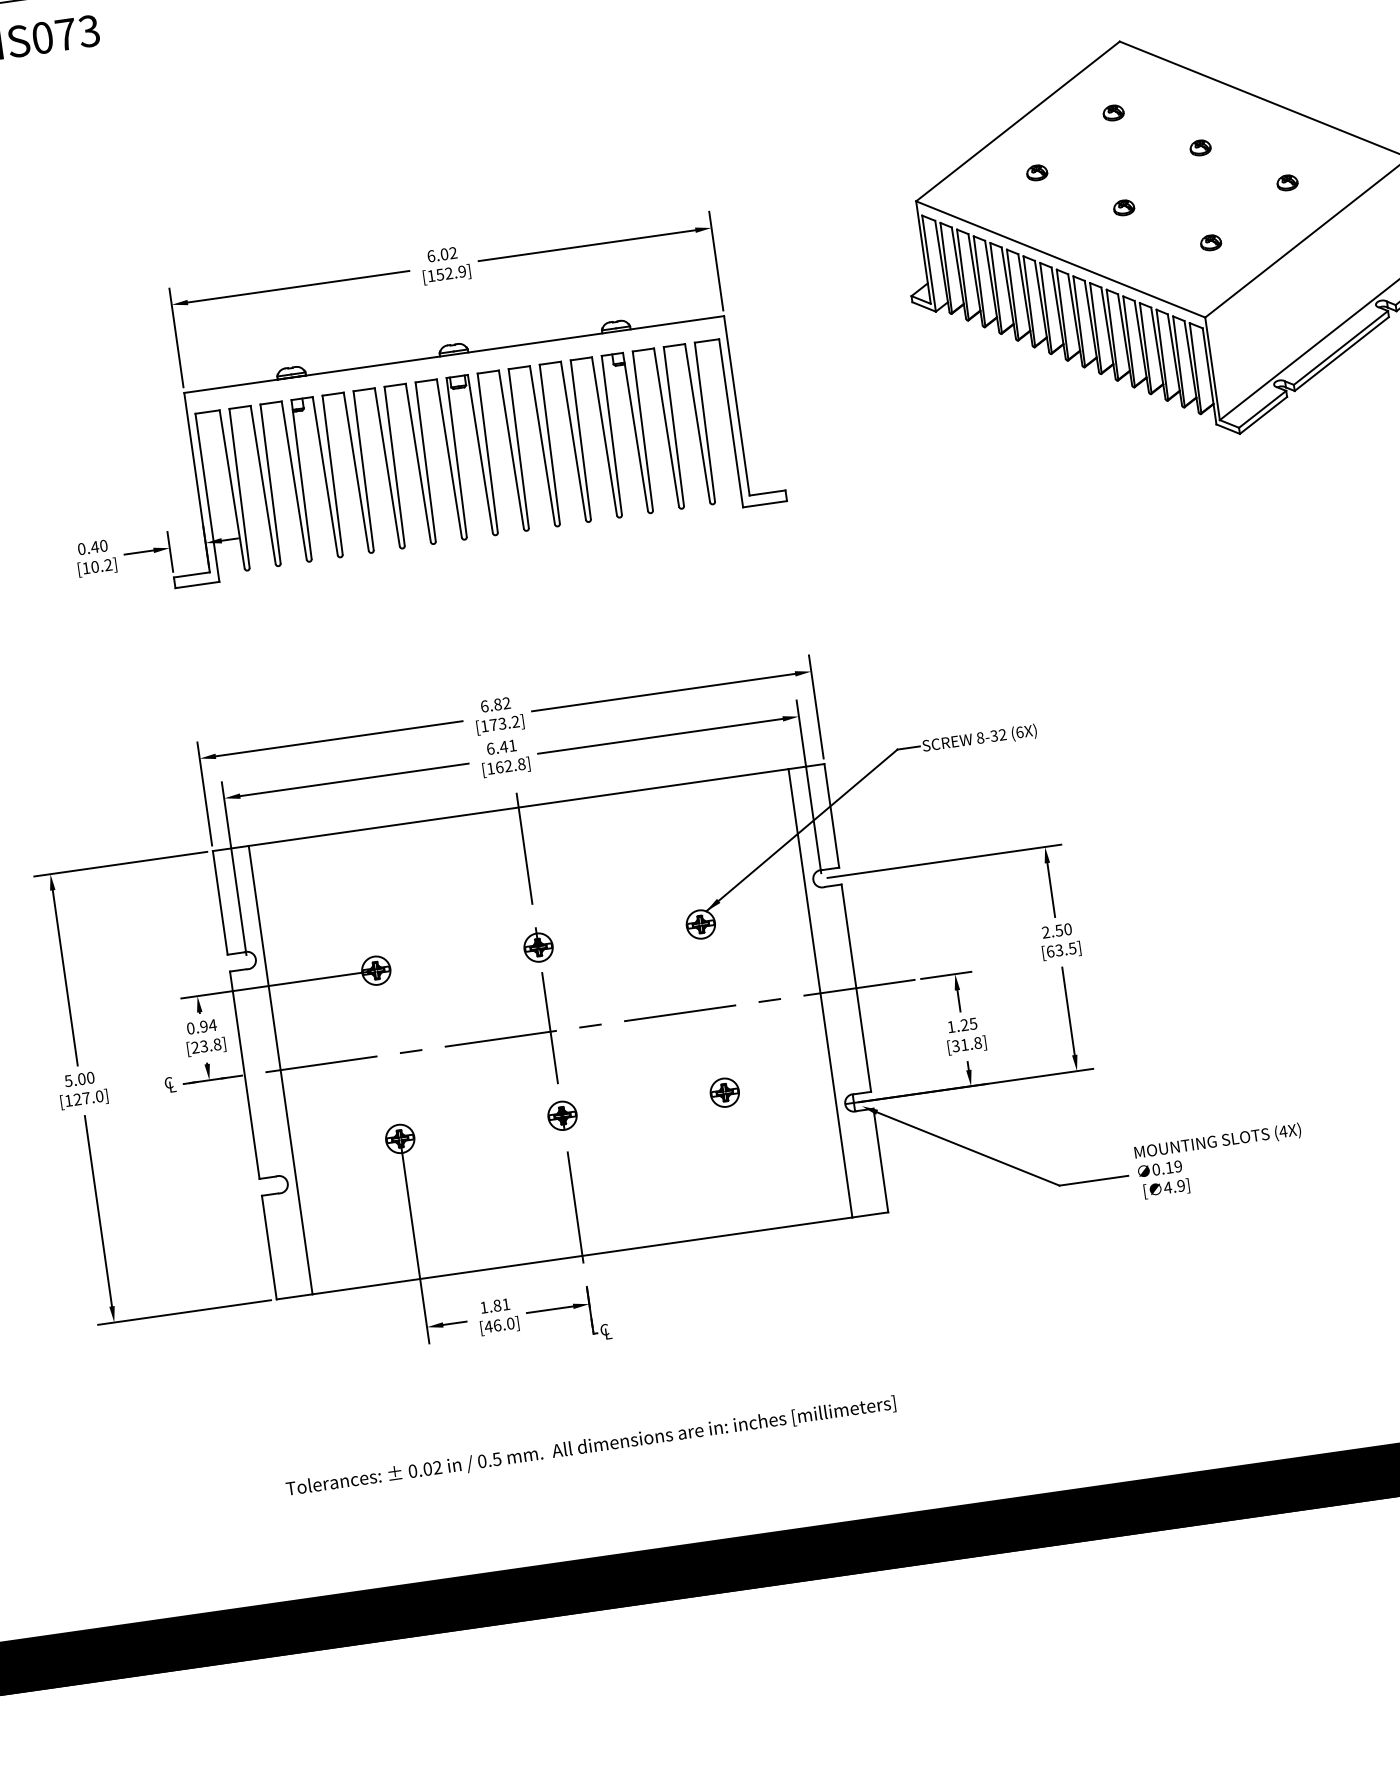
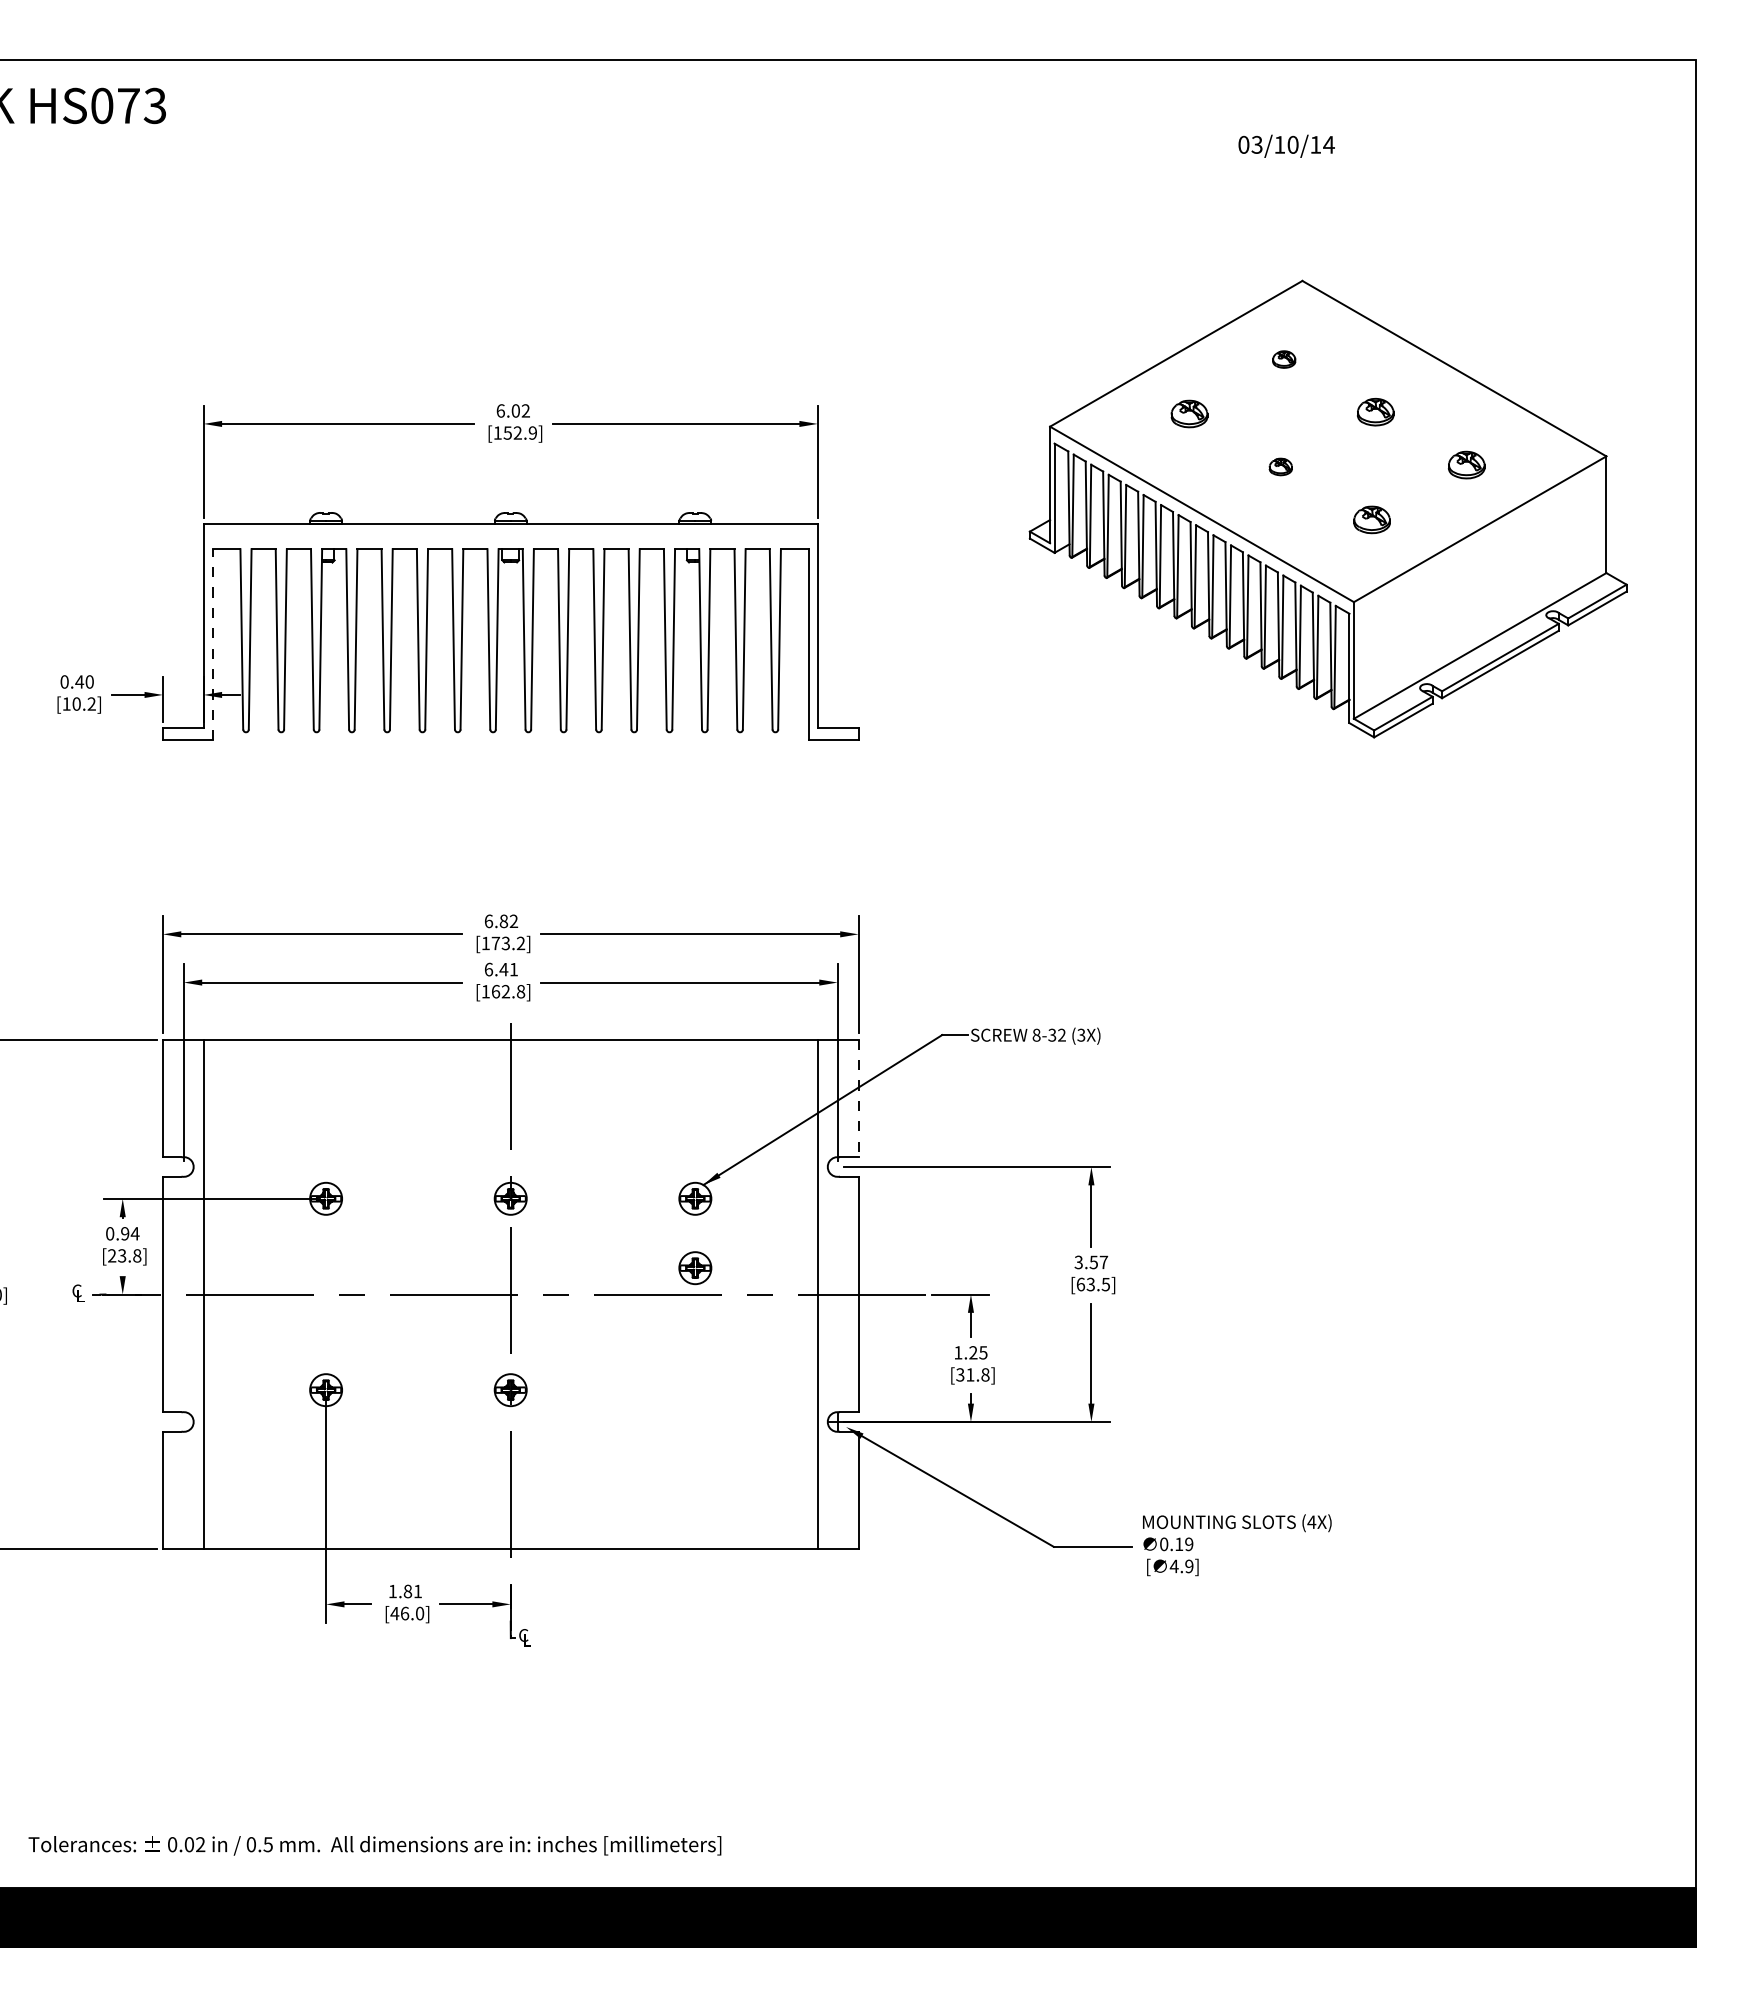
part: (1200, 148) -> (1375, 412), size x1.6
part: (1037, 173) -> (1189, 414), size x1.6
part: (1287, 182) -> (1467, 464), size x1.6
part: (1211, 242) -> (1372, 519), size x1.6
line: (207, 497) -> (212, 644), solid -> dashed
text: (1019, 731) -> (1081, 1034), (6X) -> (3X)
line: (831, 815) -> (858, 1098), solid -> dashed
text: (1057, 930) -> (1091, 1262), 2.50 -> 3.57
part: (725, 1093) -> (695, 1268), moved
text: (590, 1446) -> (374, 1845), moved

